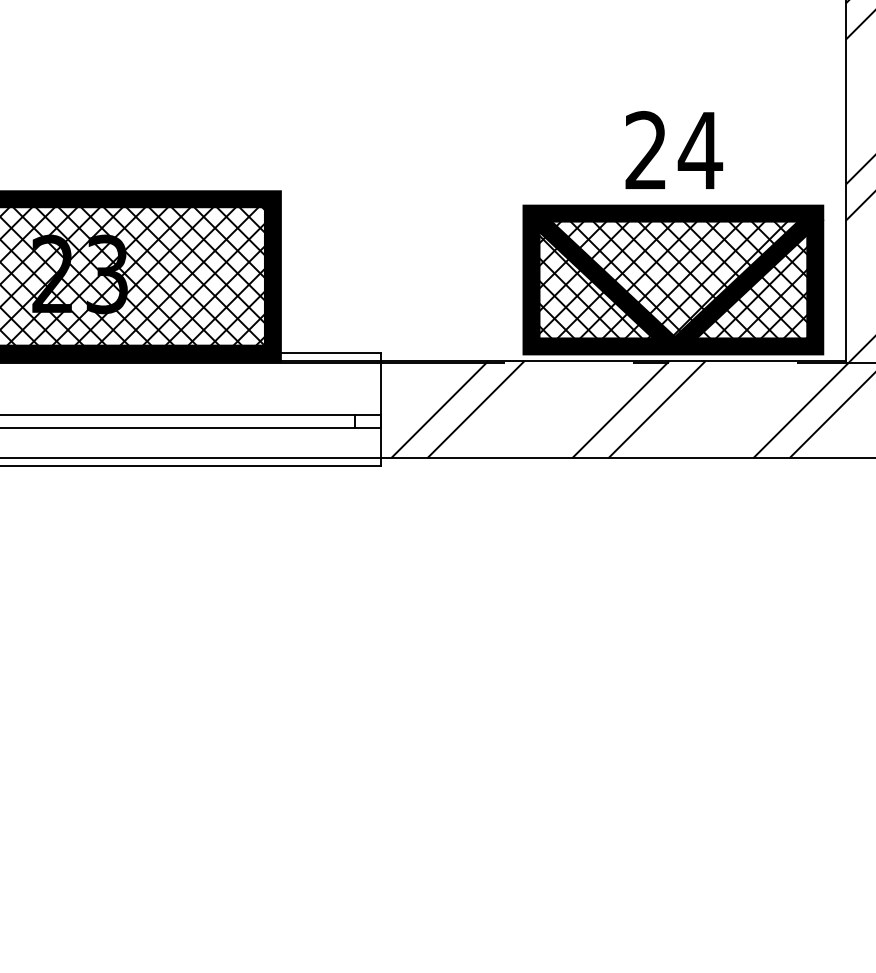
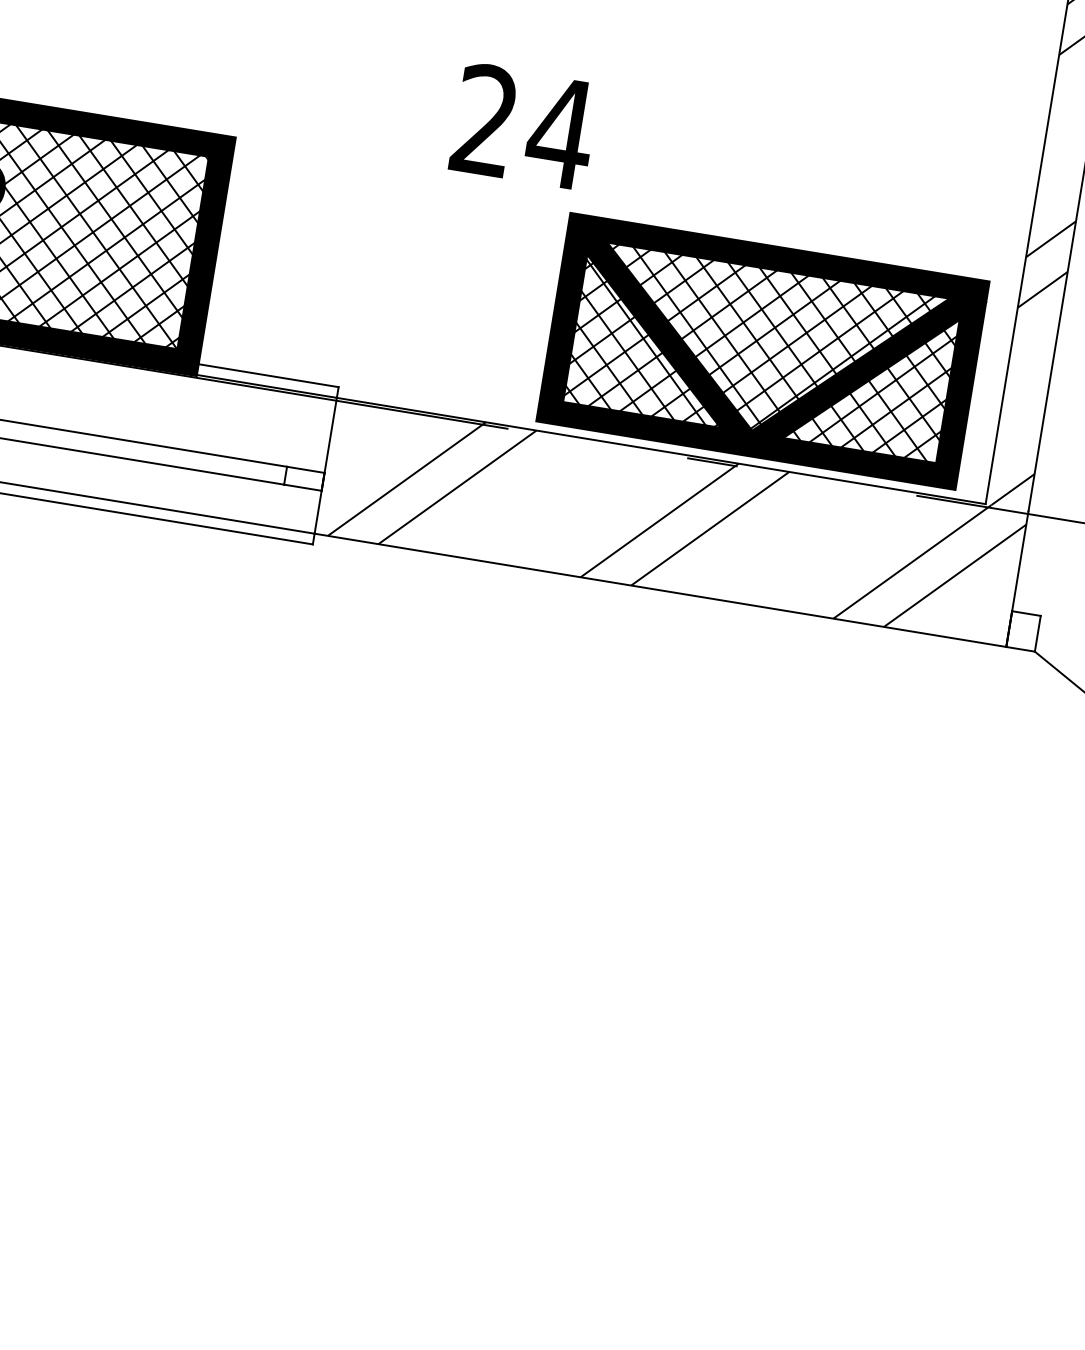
text: (674, 149) -> (524, 125), moved

